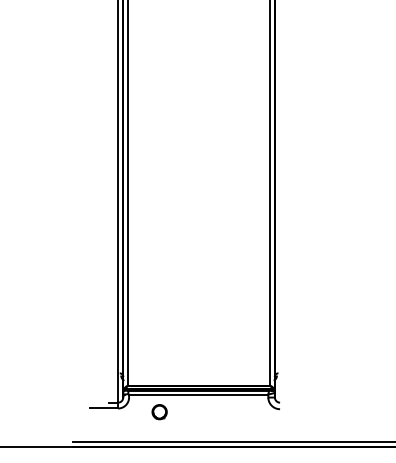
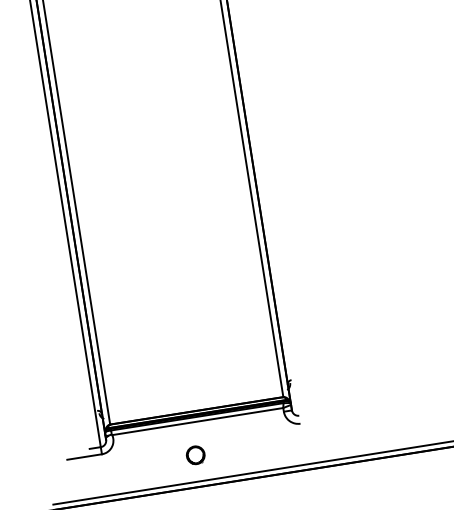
part: (159, 412) -> (195, 455), moved

